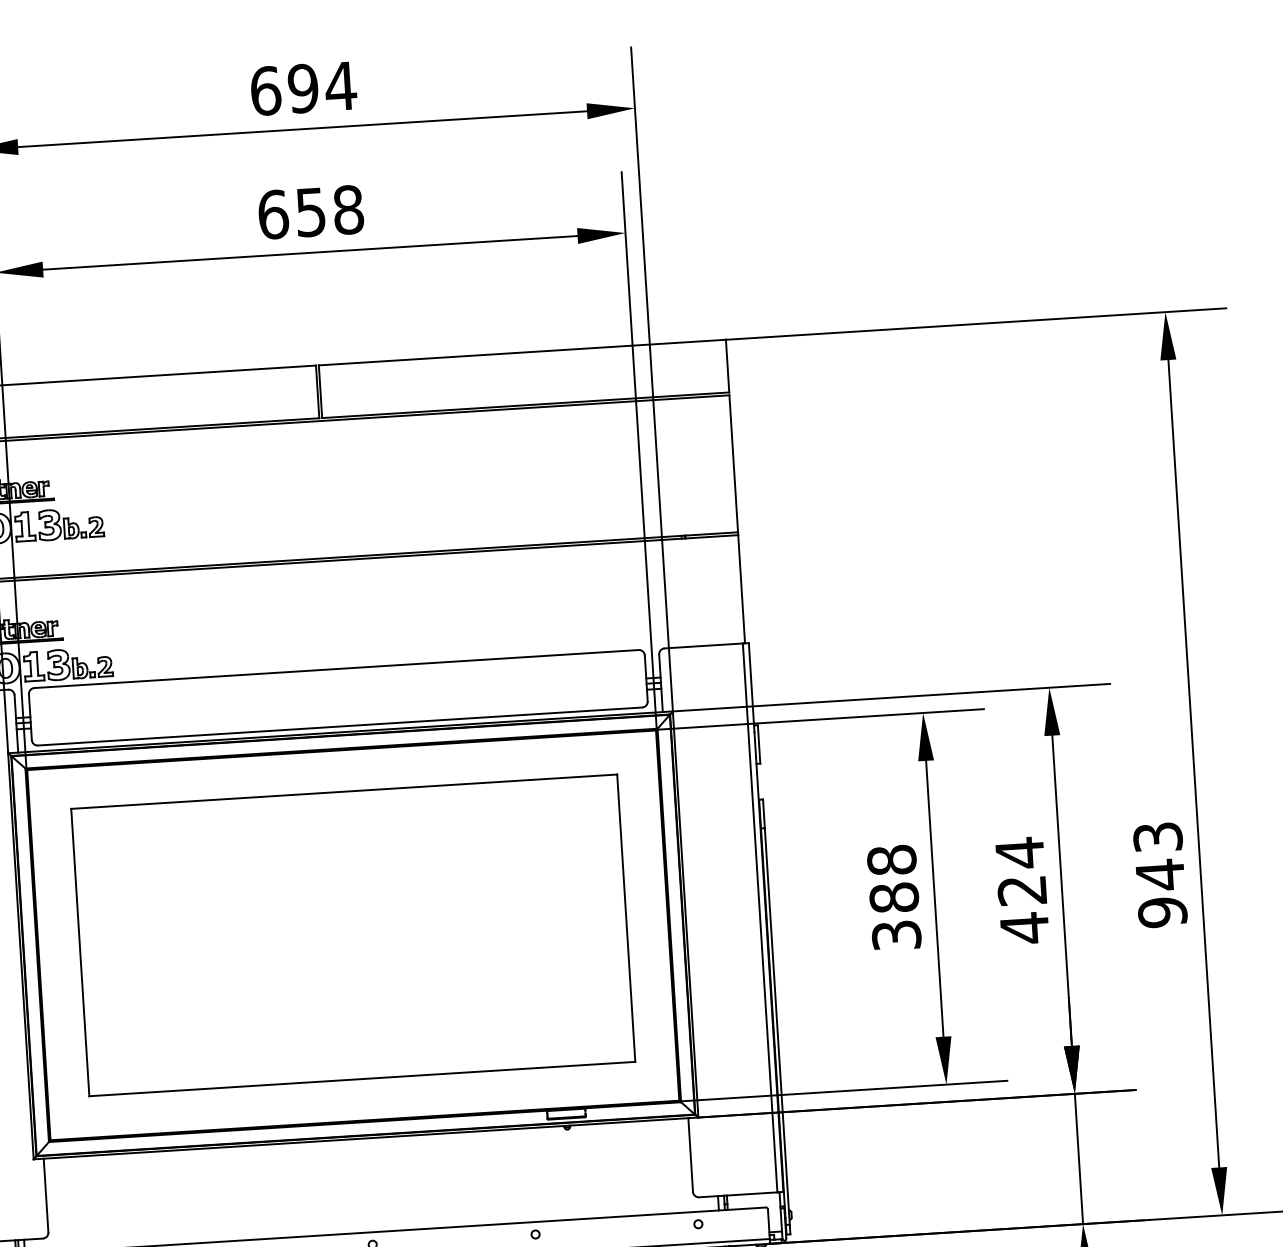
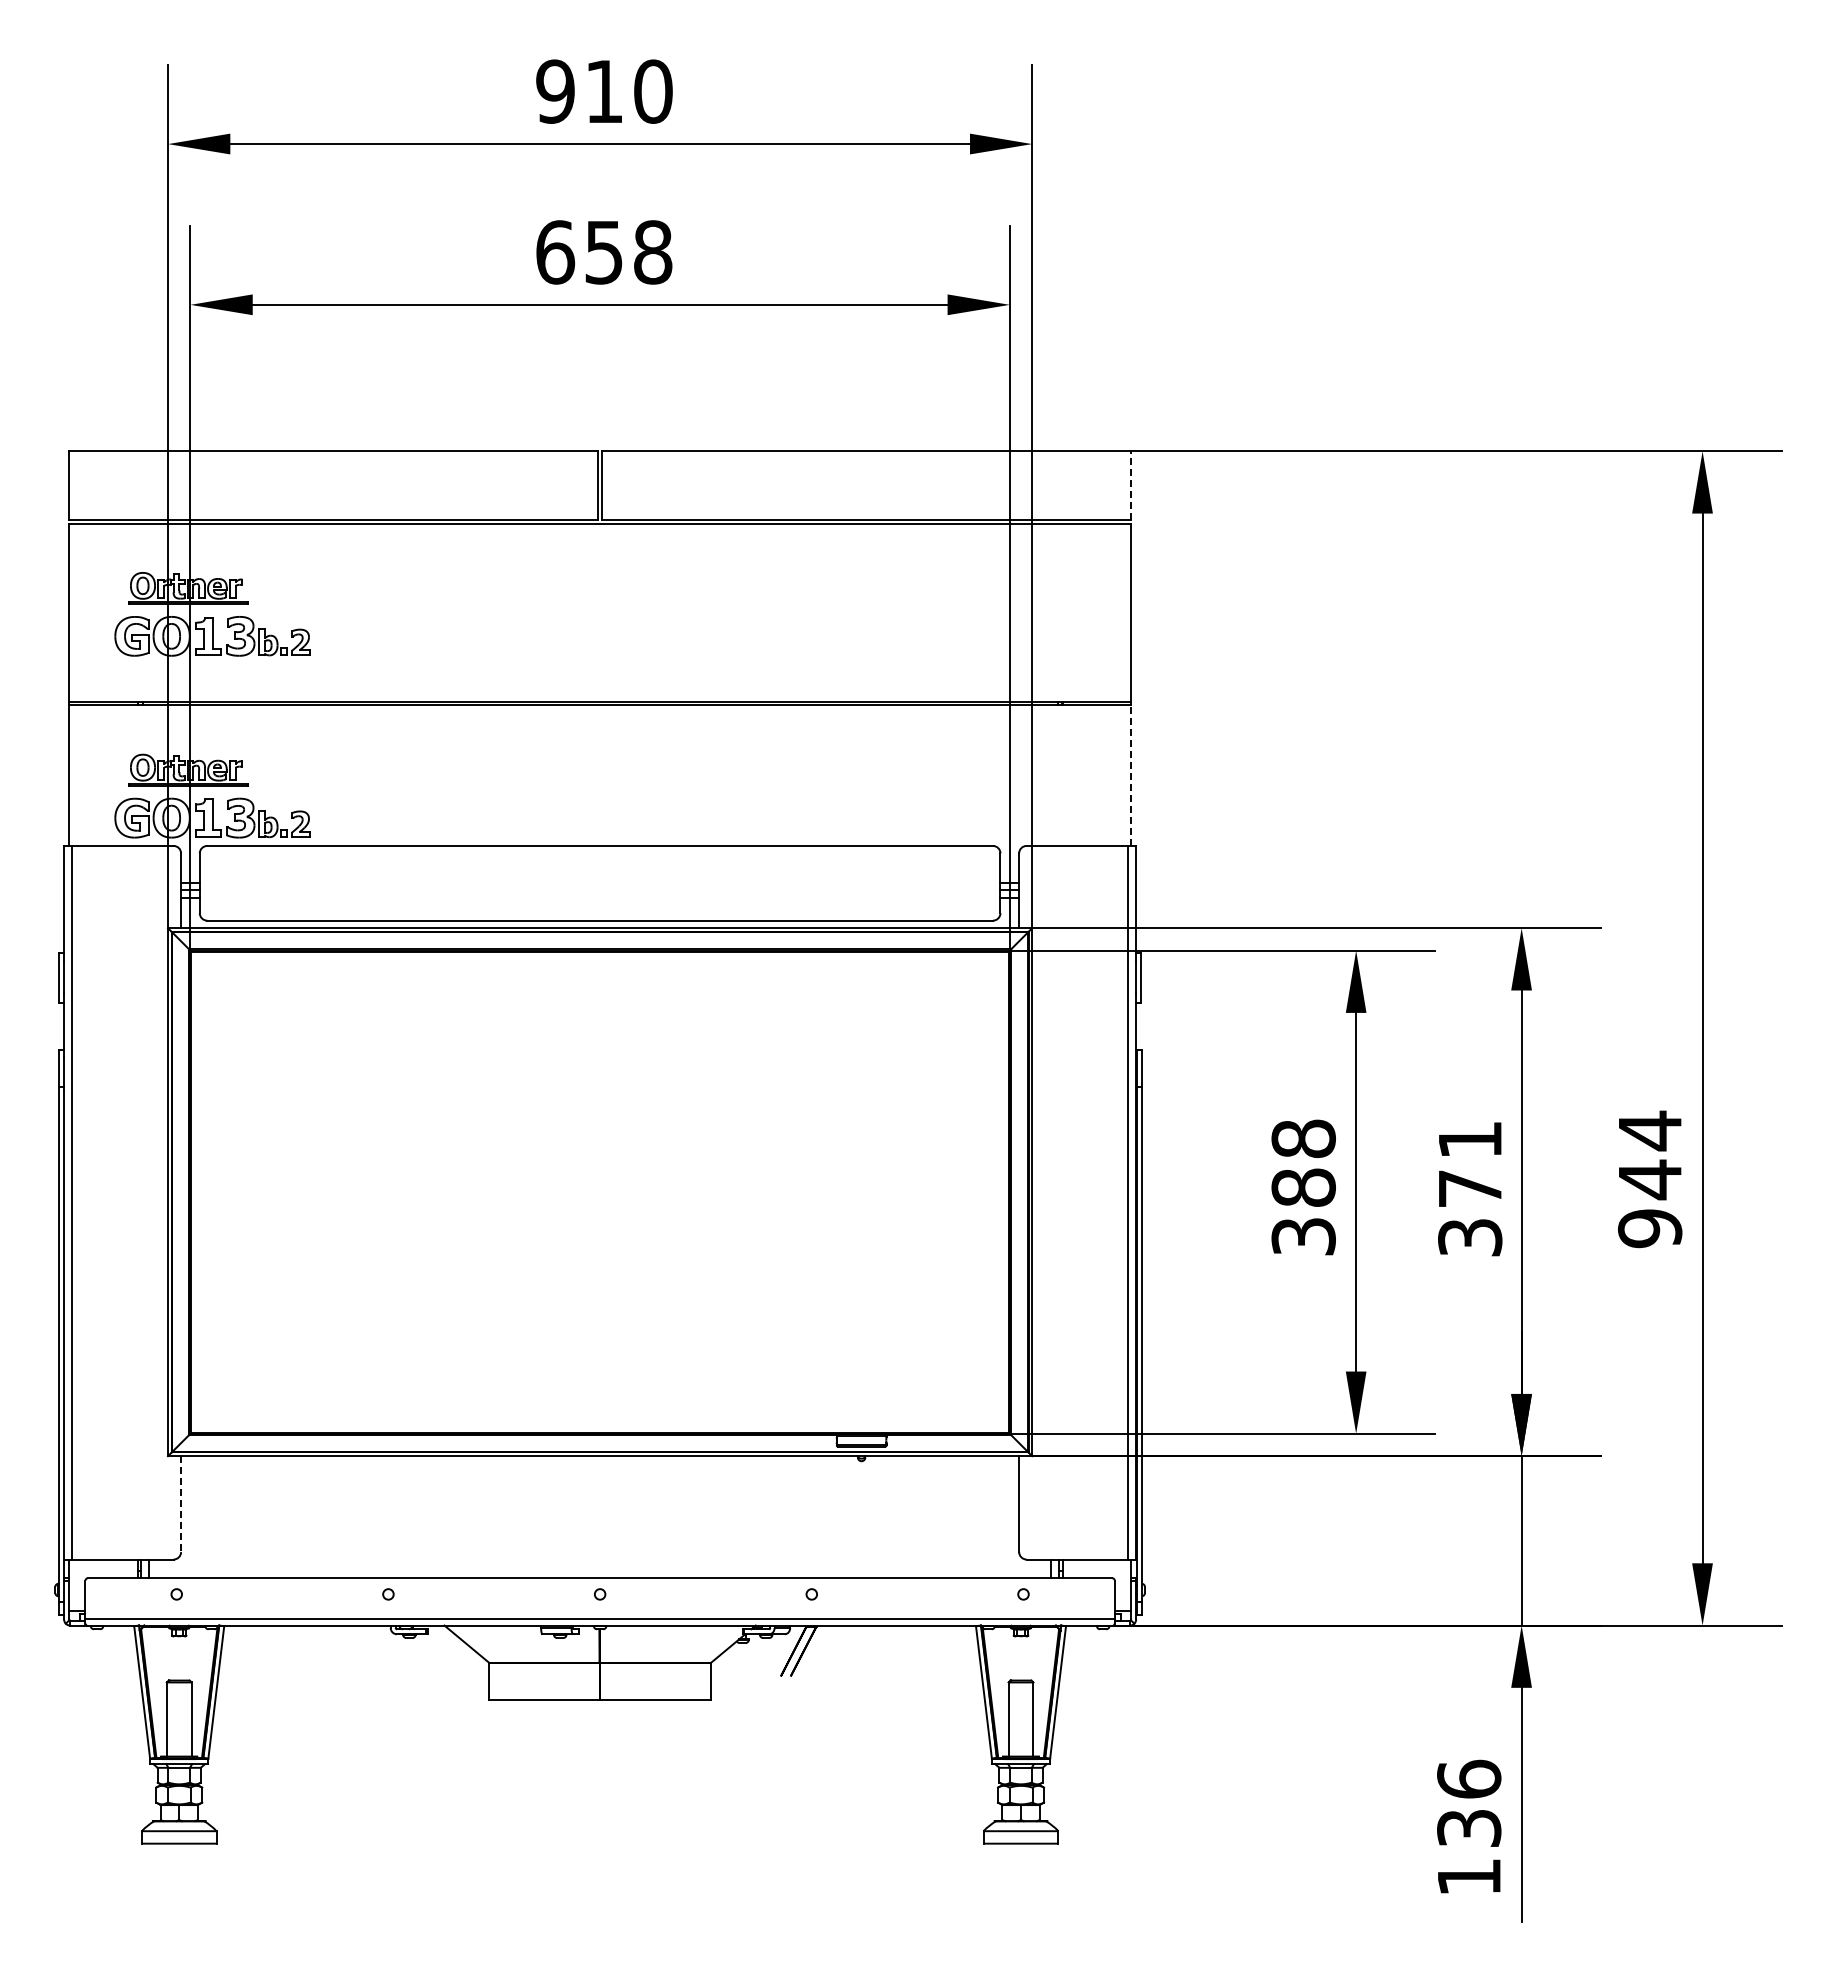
text: (303, 88) -> (604, 91), 694 -> 910
line: (727, 366) -> (1131, 485), solid -> dashed
line: (741, 589) -> (1131, 775), solid -> dashed
text: (1158, 837) -> (1650, 1130), 943 -> 944
text: (1022, 890) -> (1470, 1188), 424 -> 371
part: (352, 934) -> (599, 1191), removed
line: (46, 1195) -> (181, 1504), solid -> dashed

